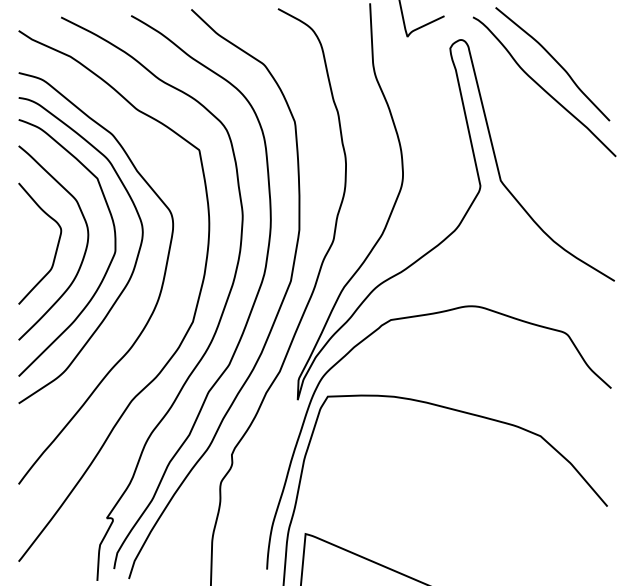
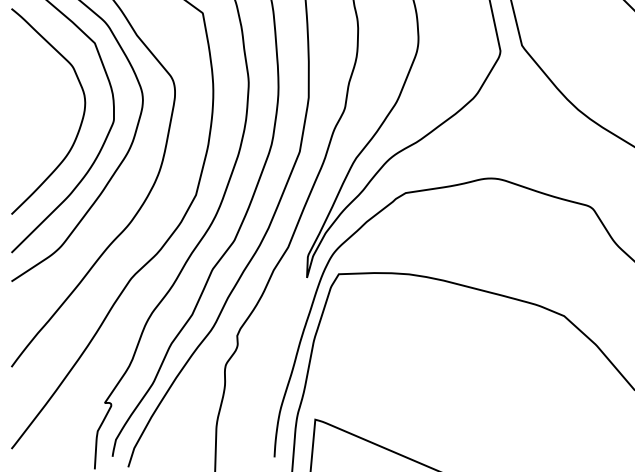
curve: (56, 246) -> (51, 115), removed

